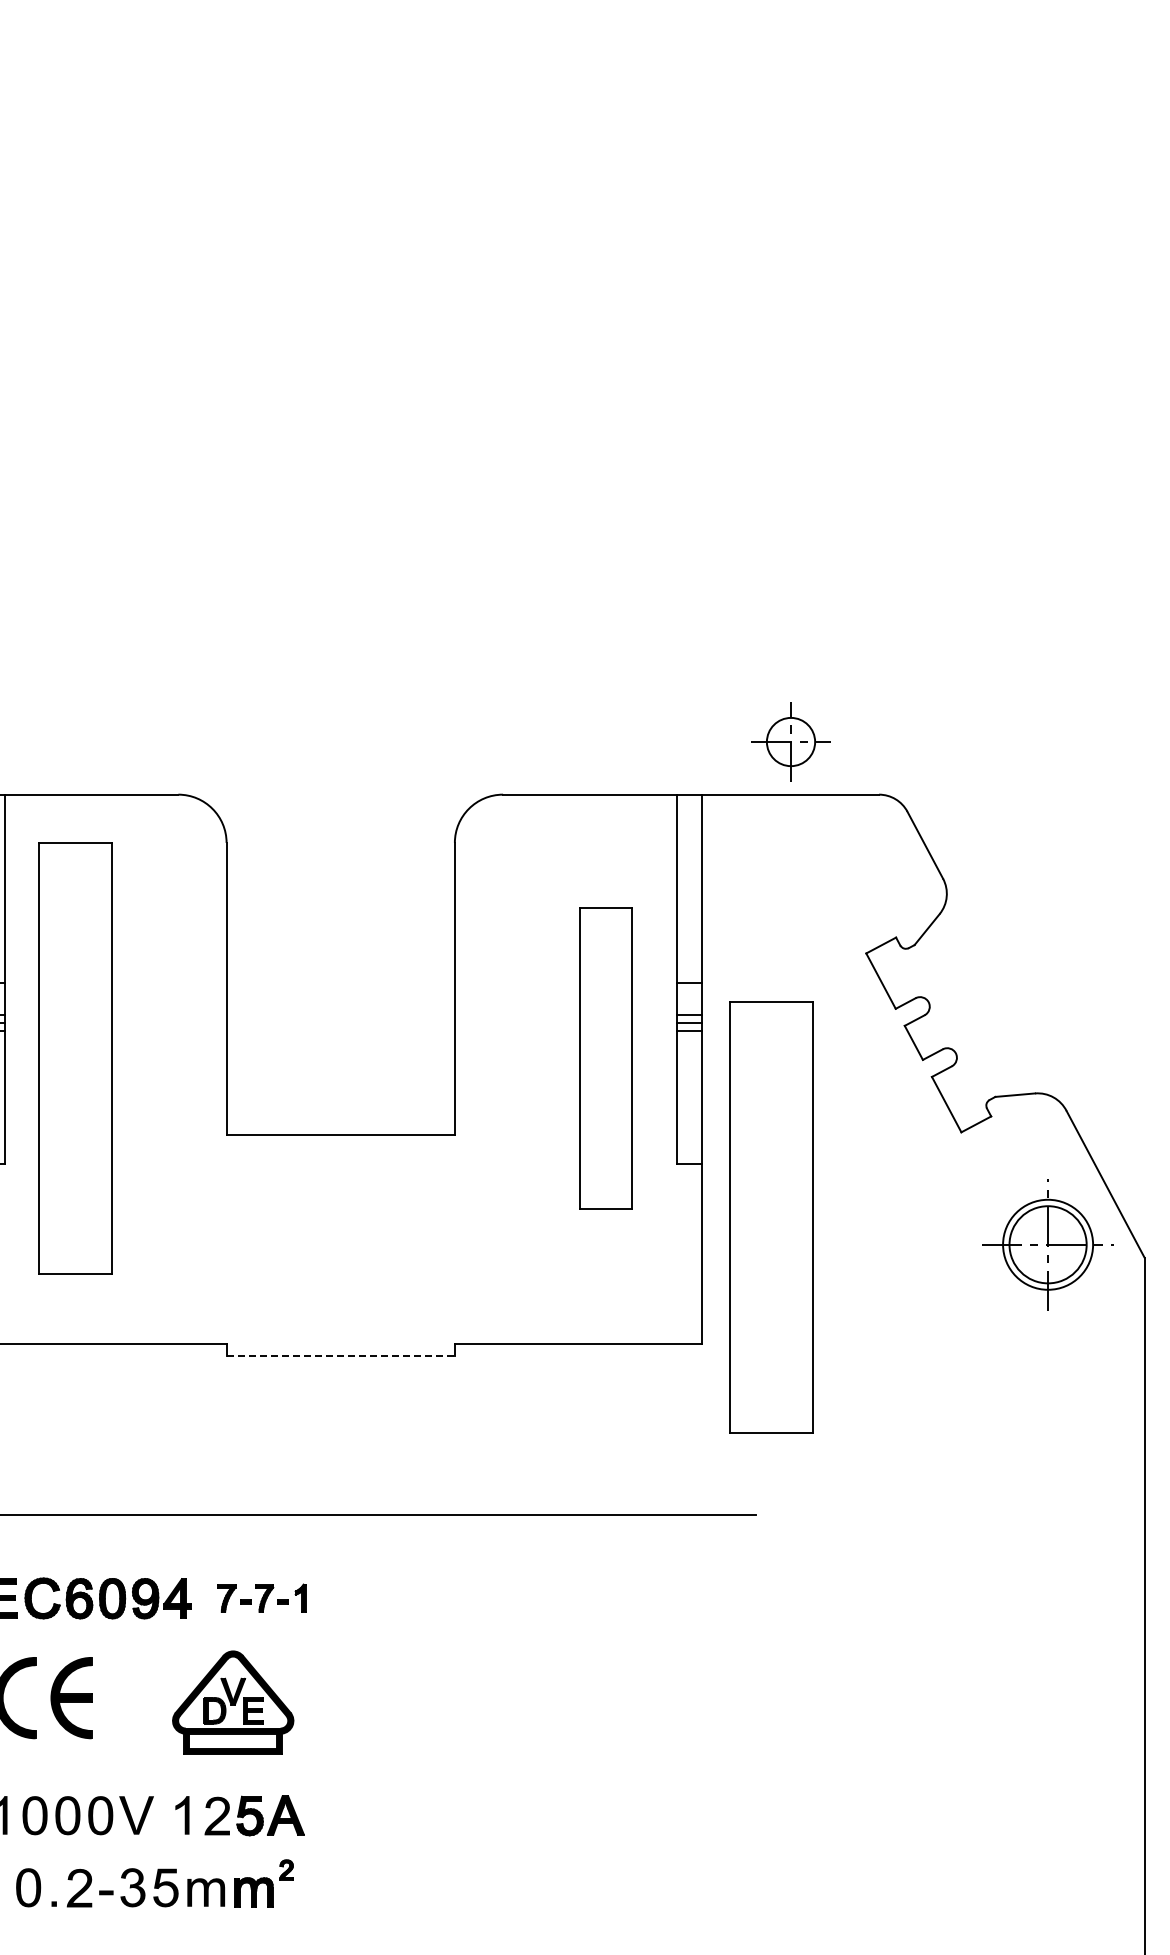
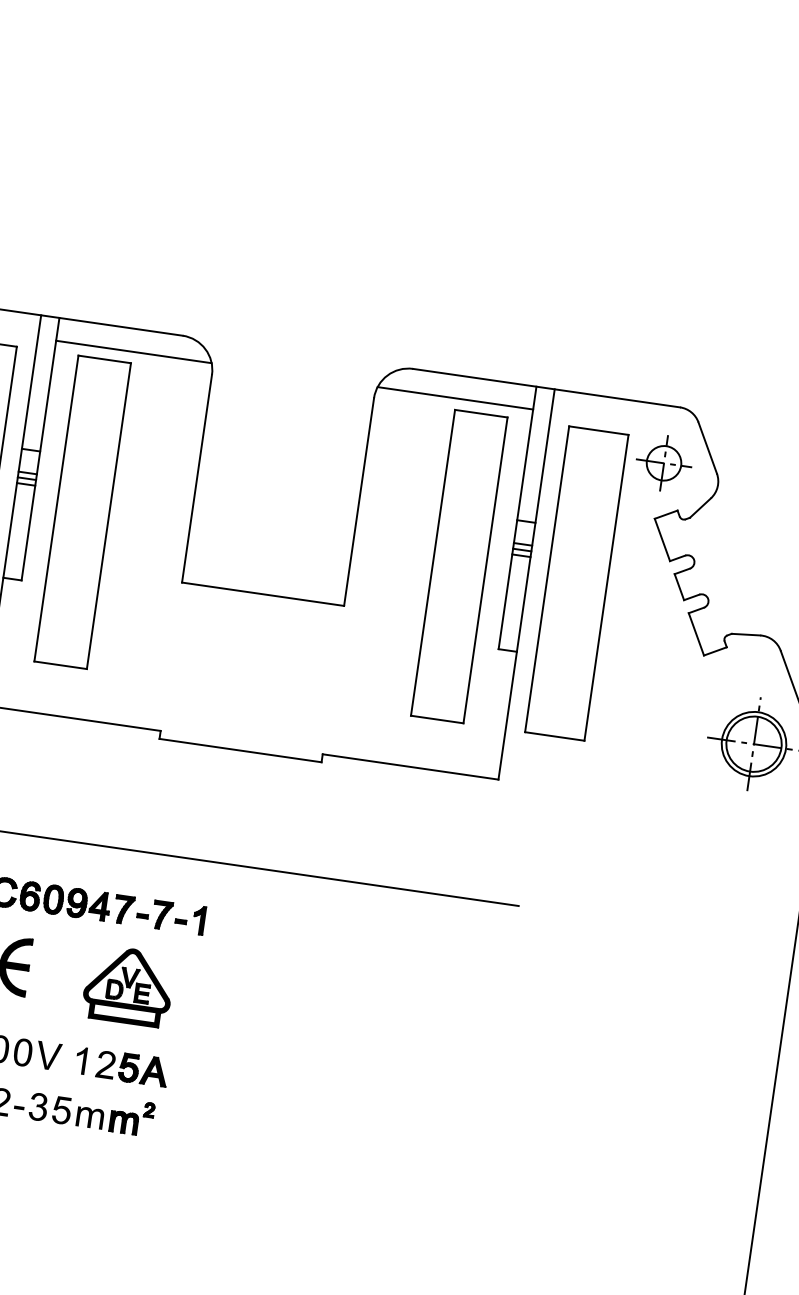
part: (790, 741) -> (663, 462), moved
line: (113, 826) -> (133, 351), added
line: (566, 826) -> (454, 398), added
part: (605, 1058) -> (458, 566), size x1.43
part: (771, 1217) -> (576, 583), moved
line: (341, 1355) -> (241, 750), dashed -> solid
part: (261, 1597) -> (159, 914), size x1.43

